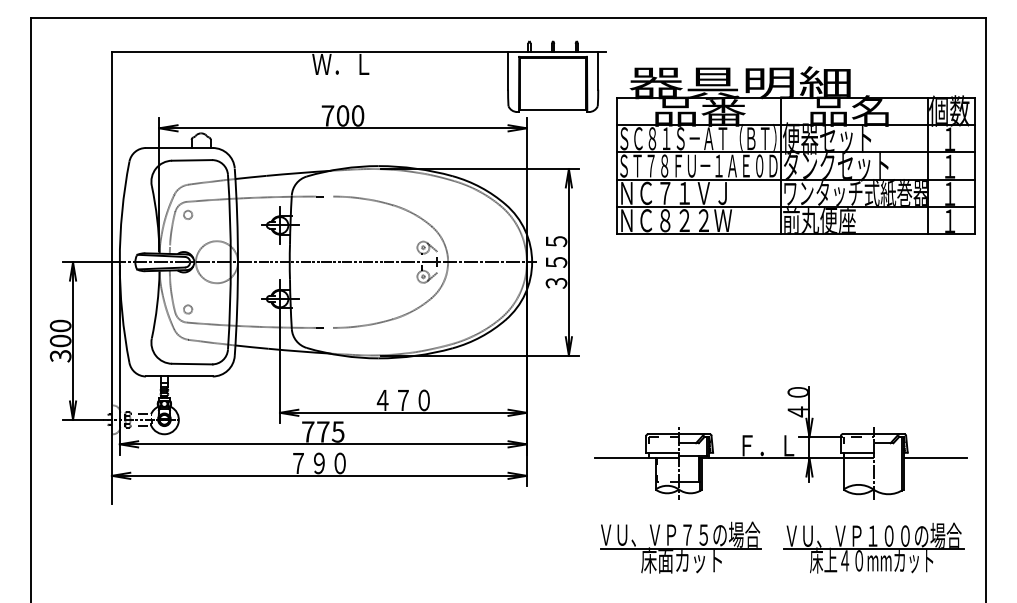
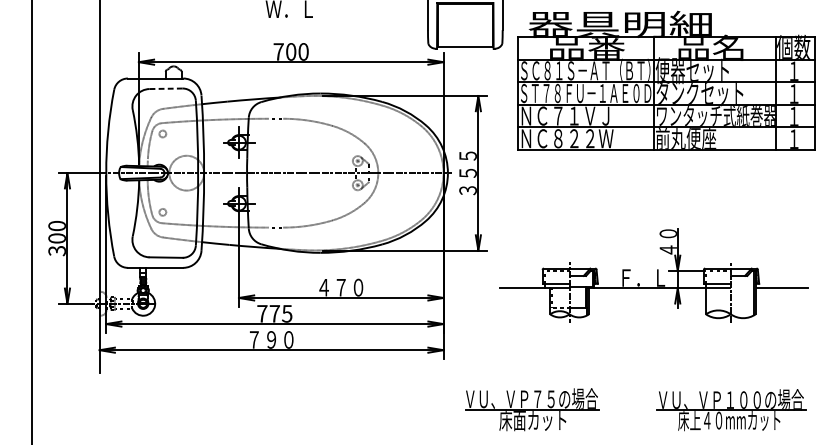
line: (192, 160) -> (166, 88), solid -> dashed
part: (780, 442) -> (653, 275), moved
part: (680, 547) -> (531, 409), moved

